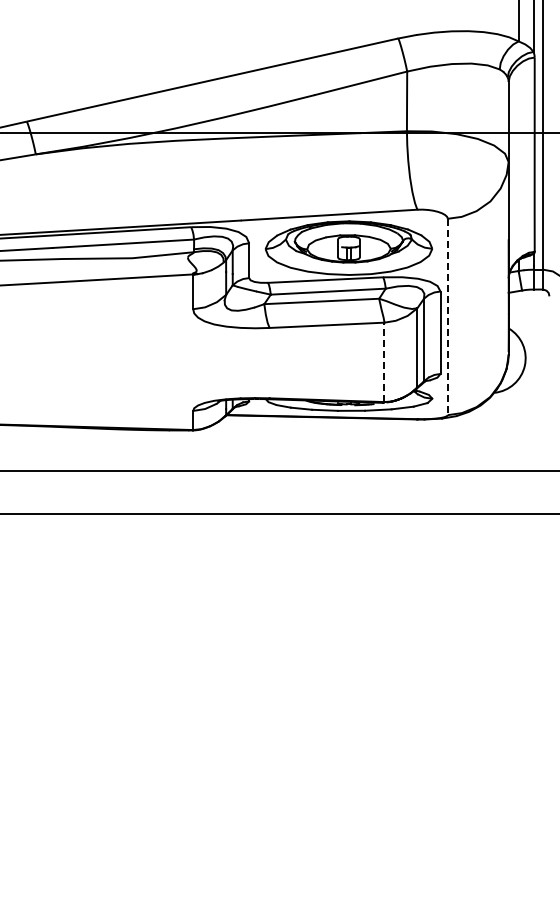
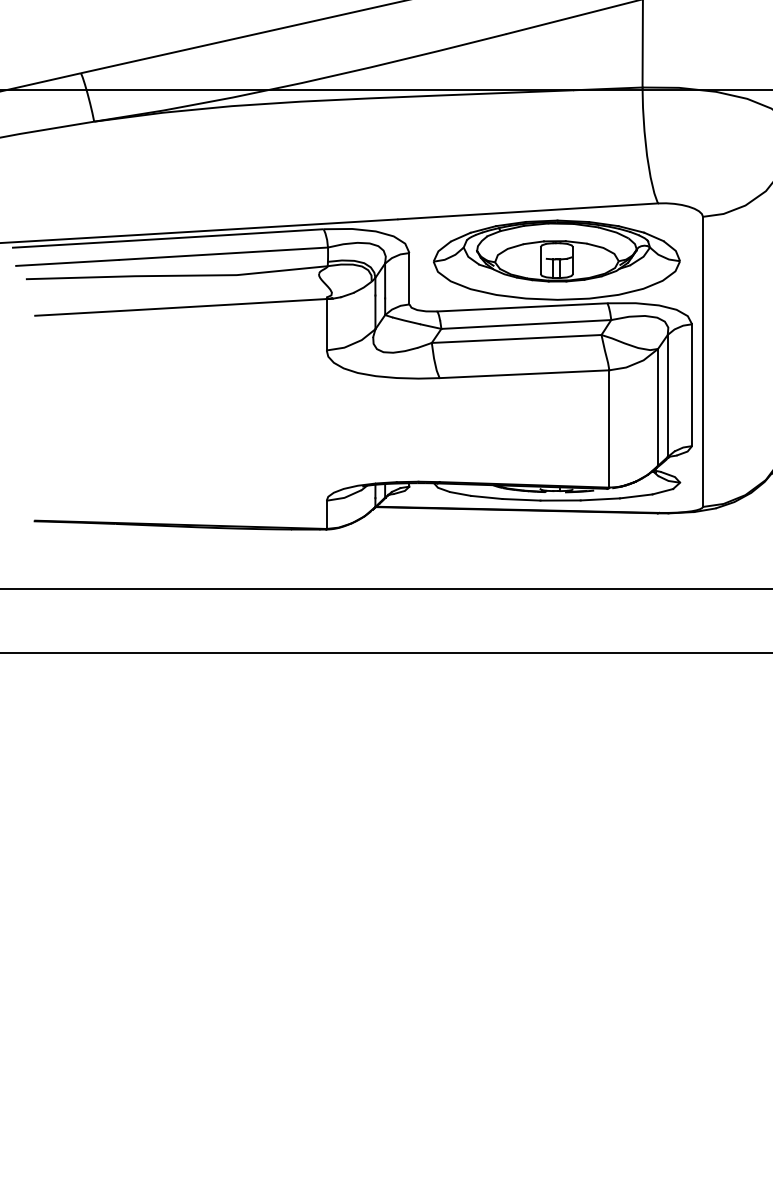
line: (447, 317) -> (702, 362), dashed -> solid
line: (384, 362) -> (609, 429), dashed -> solid

